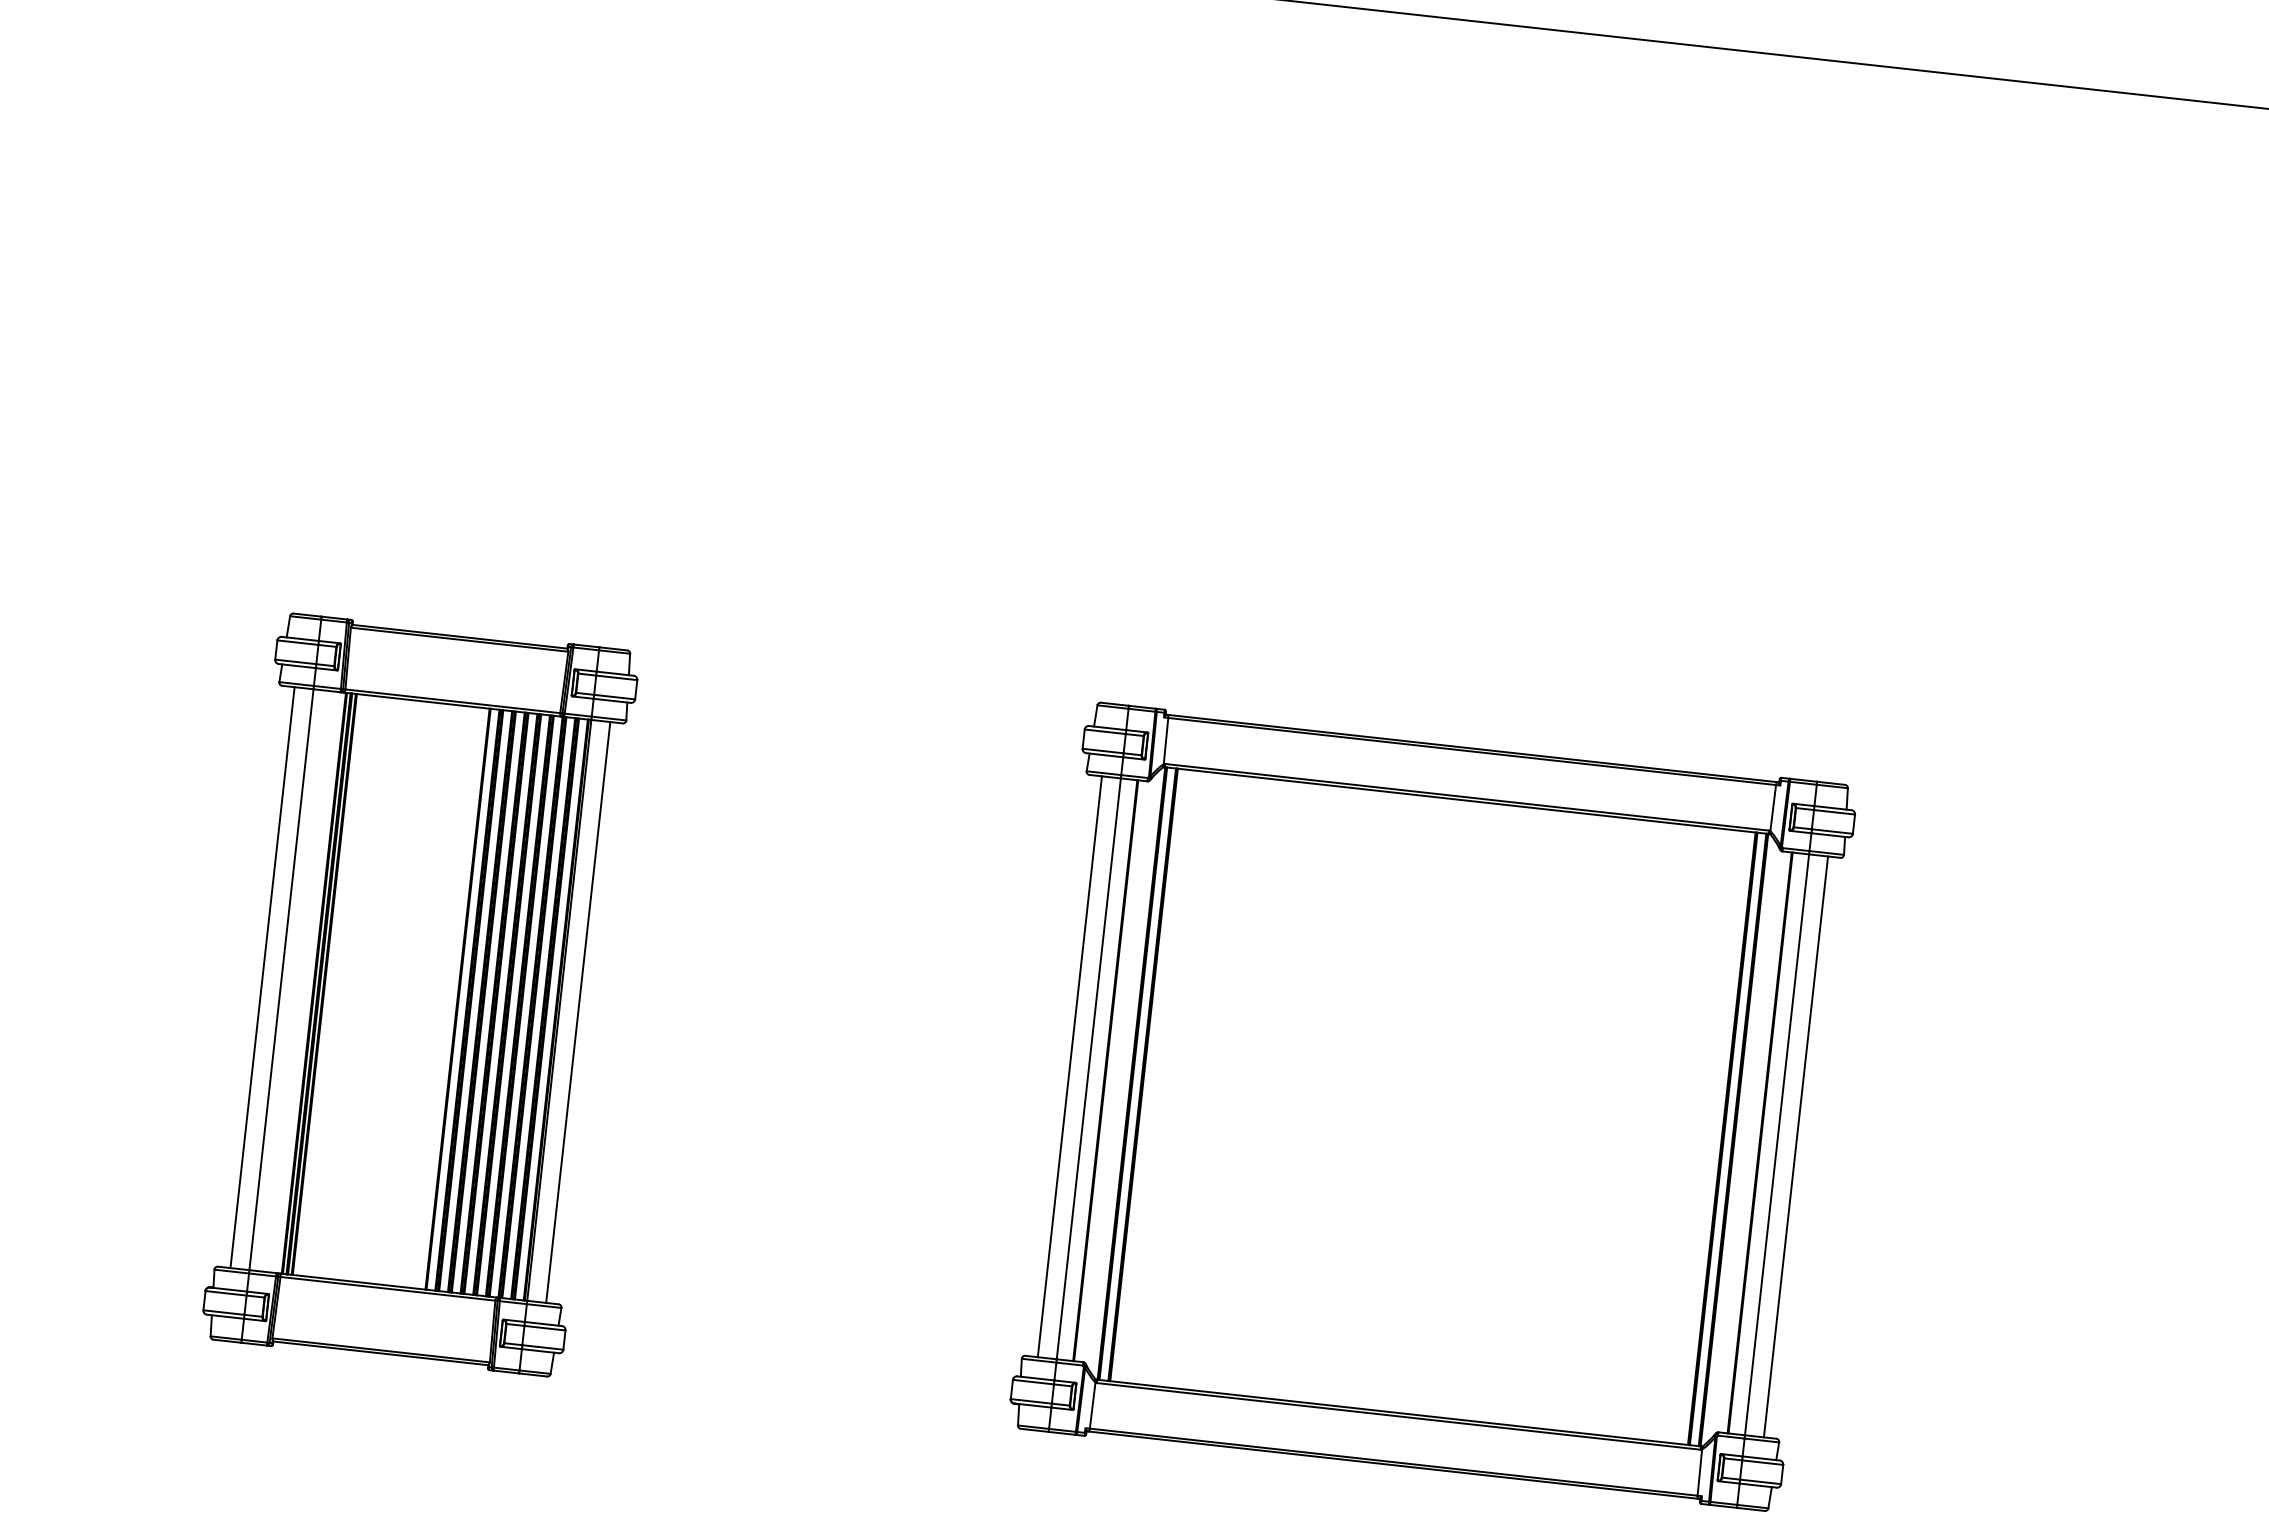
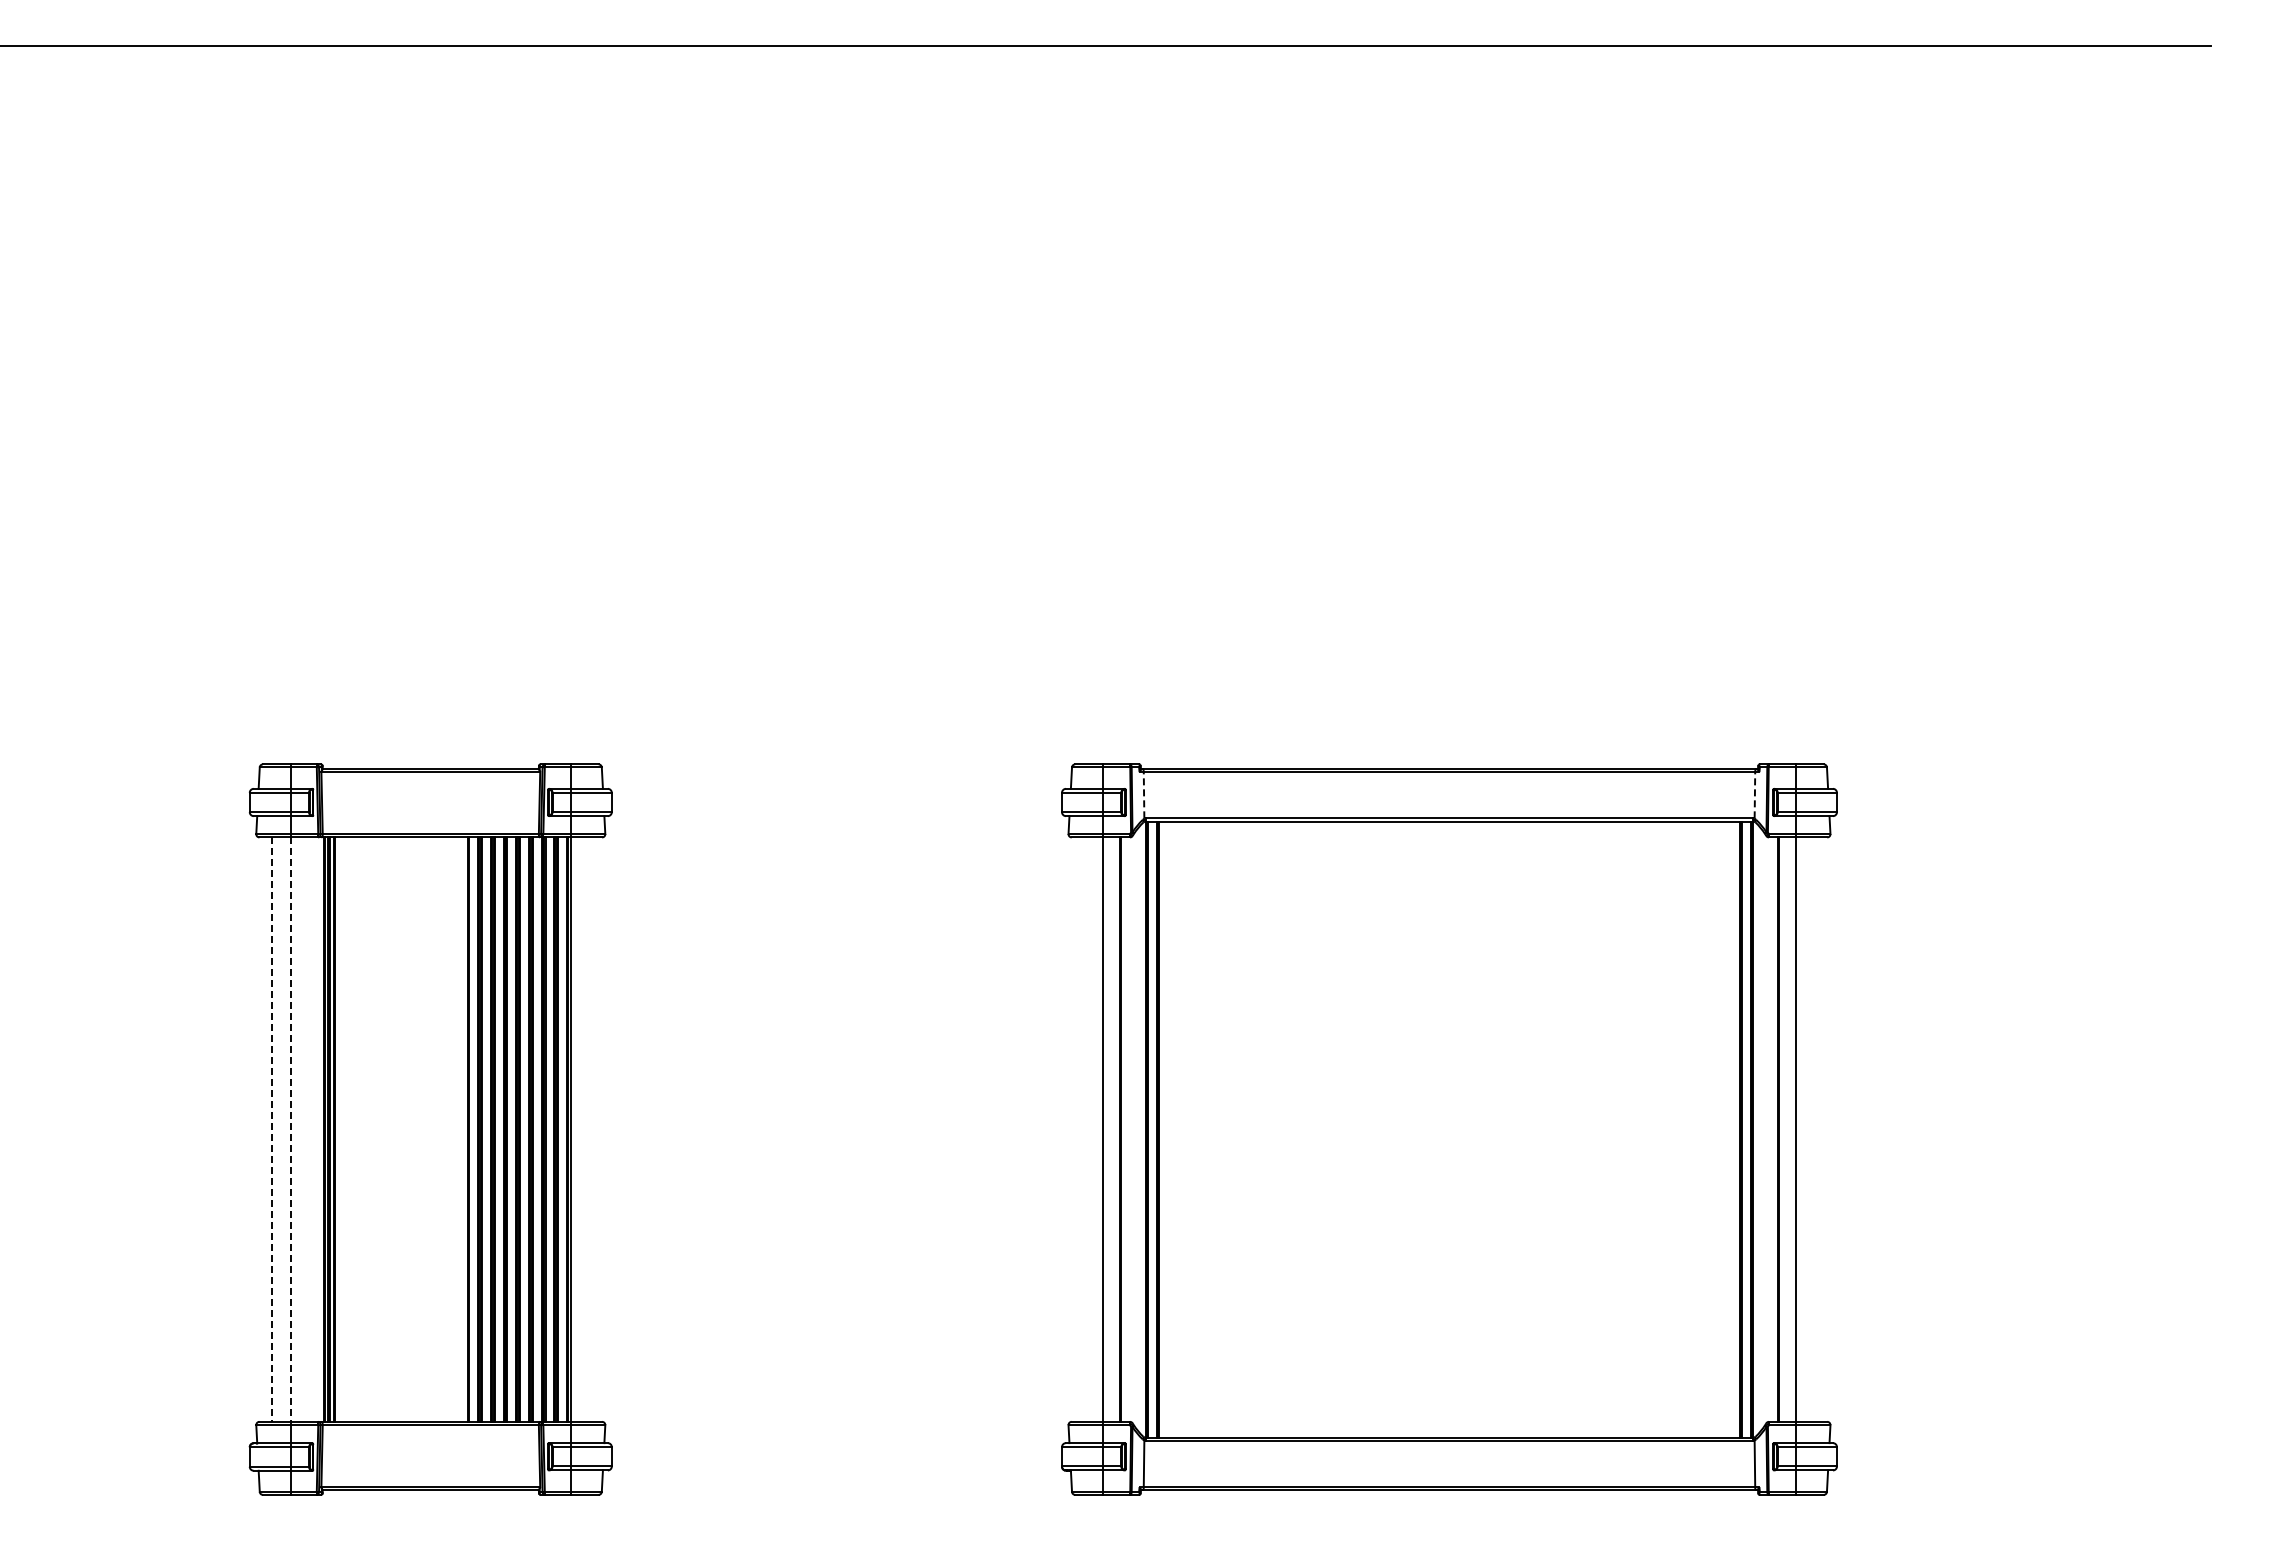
line: (1166, 740) -> (1144, 794), solid -> dashed
line: (1772, 807) -> (1754, 794), solid -> dashed
line: (262, 978) -> (272, 1130), solid -> dashed
line: (281, 980) -> (291, 1130), solid -> dashed
line: (578, 1012) -> (589, 1129), removed
line: (1070, 1066) -> (1084, 1129), removed
line: (1795, 1146) -> (1814, 1129), removed

